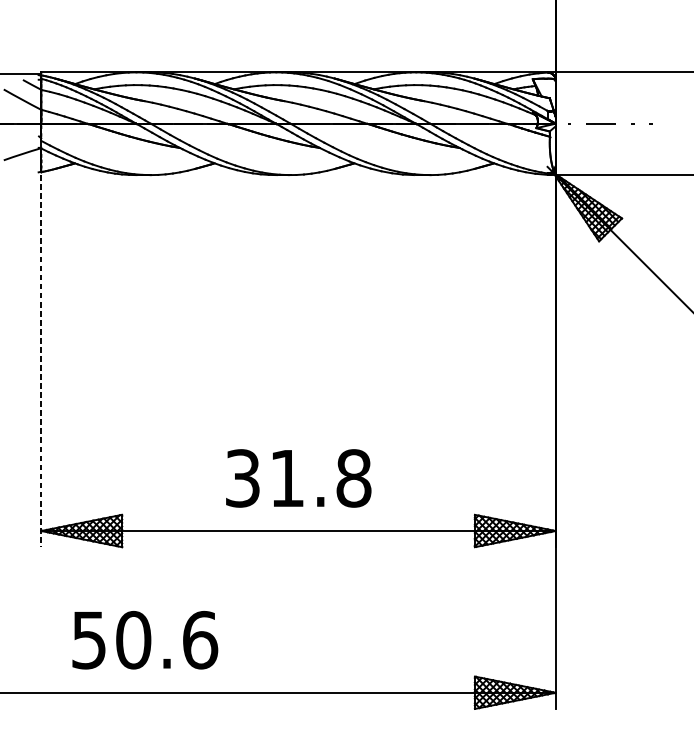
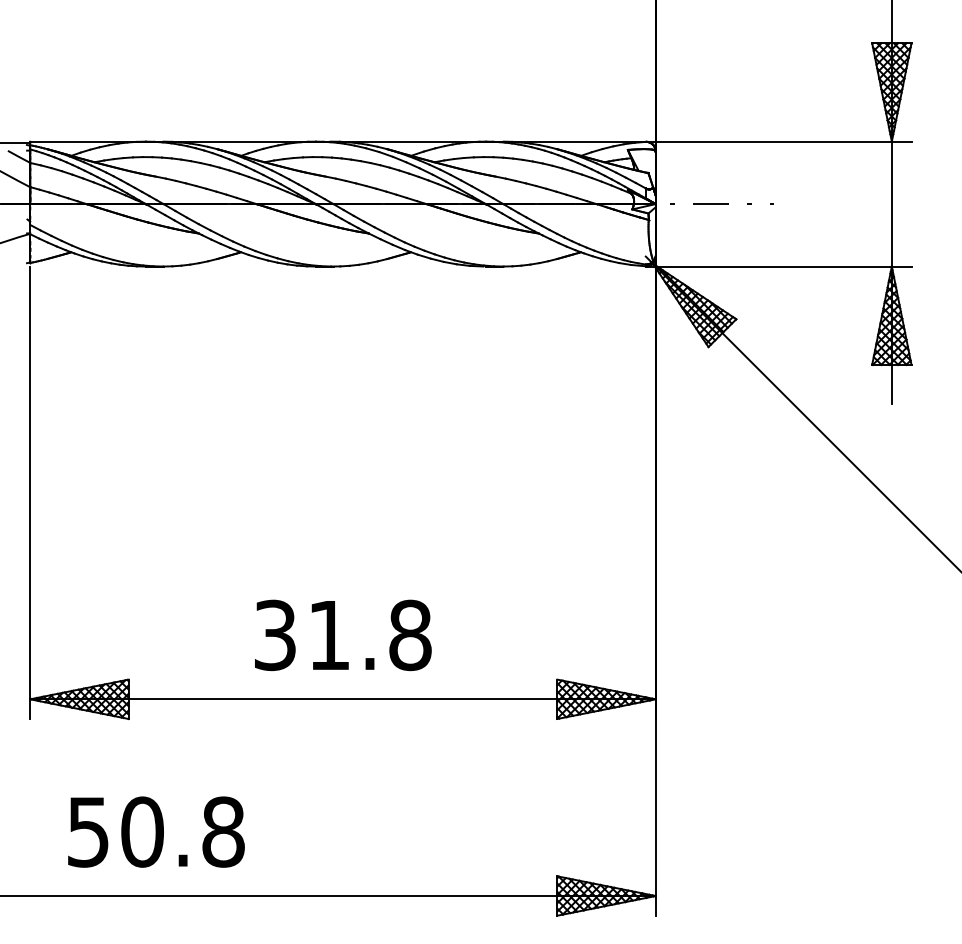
line: (41, 361) -> (30, 493), dashed -> solid
text: (200, 639) -> (223, 831), 50.6 -> 50.8

